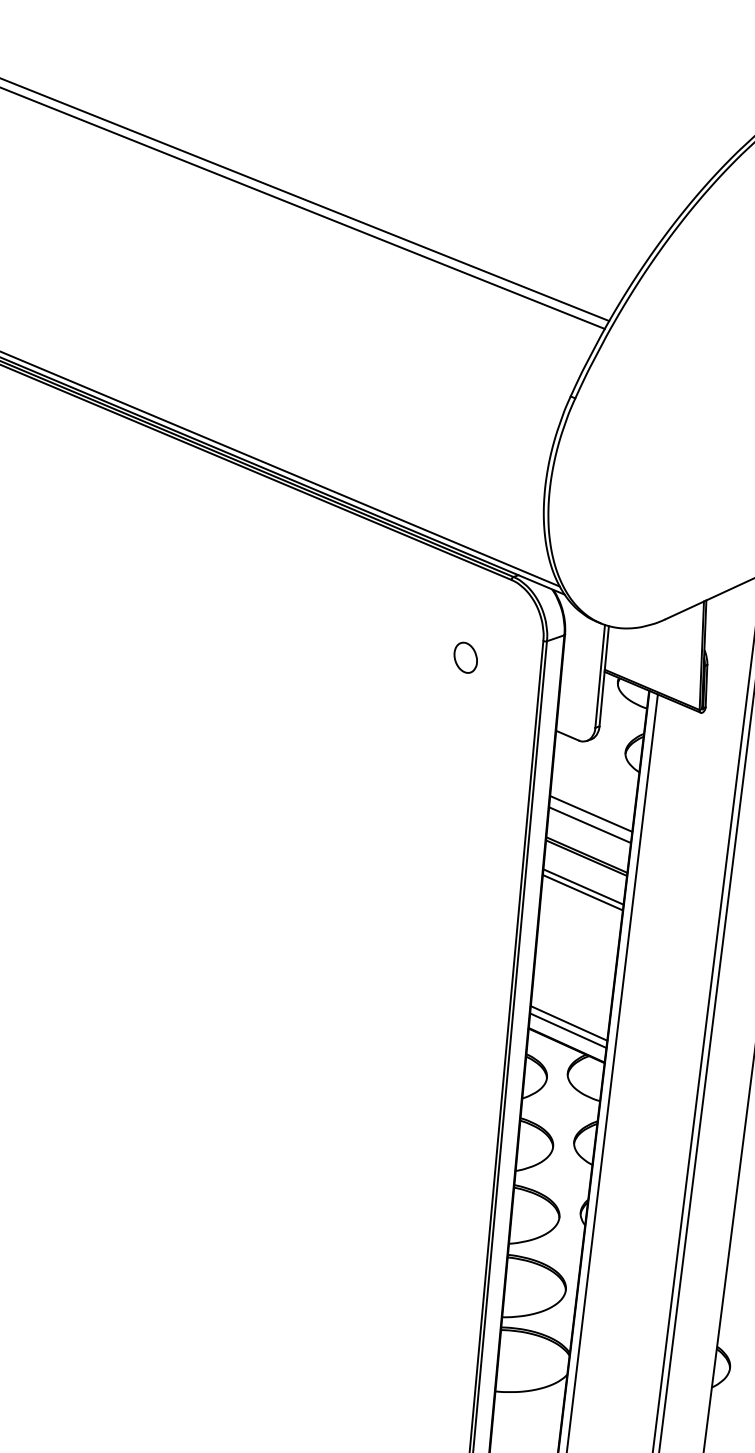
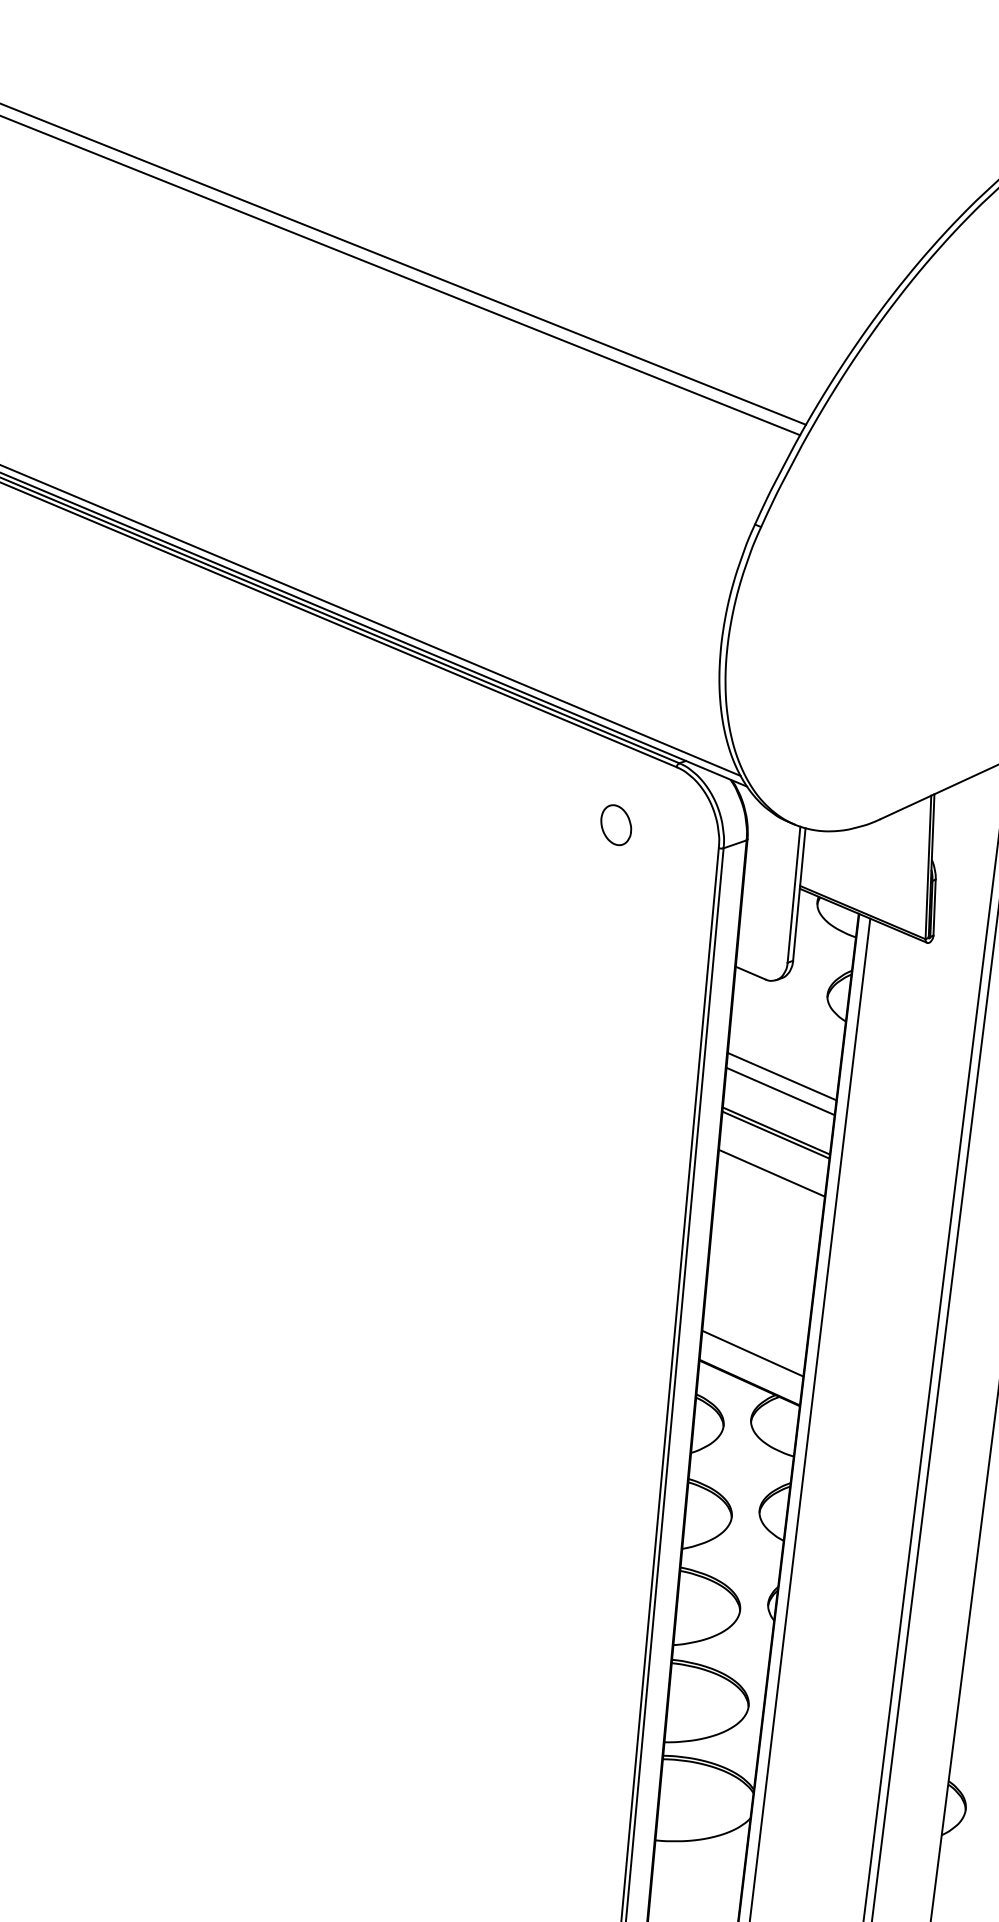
part: (465, 657) -> (615, 824), moved
line: (582, 892) -> (770, 1180), removed
line: (568, 1030) -> (752, 1363), removed

